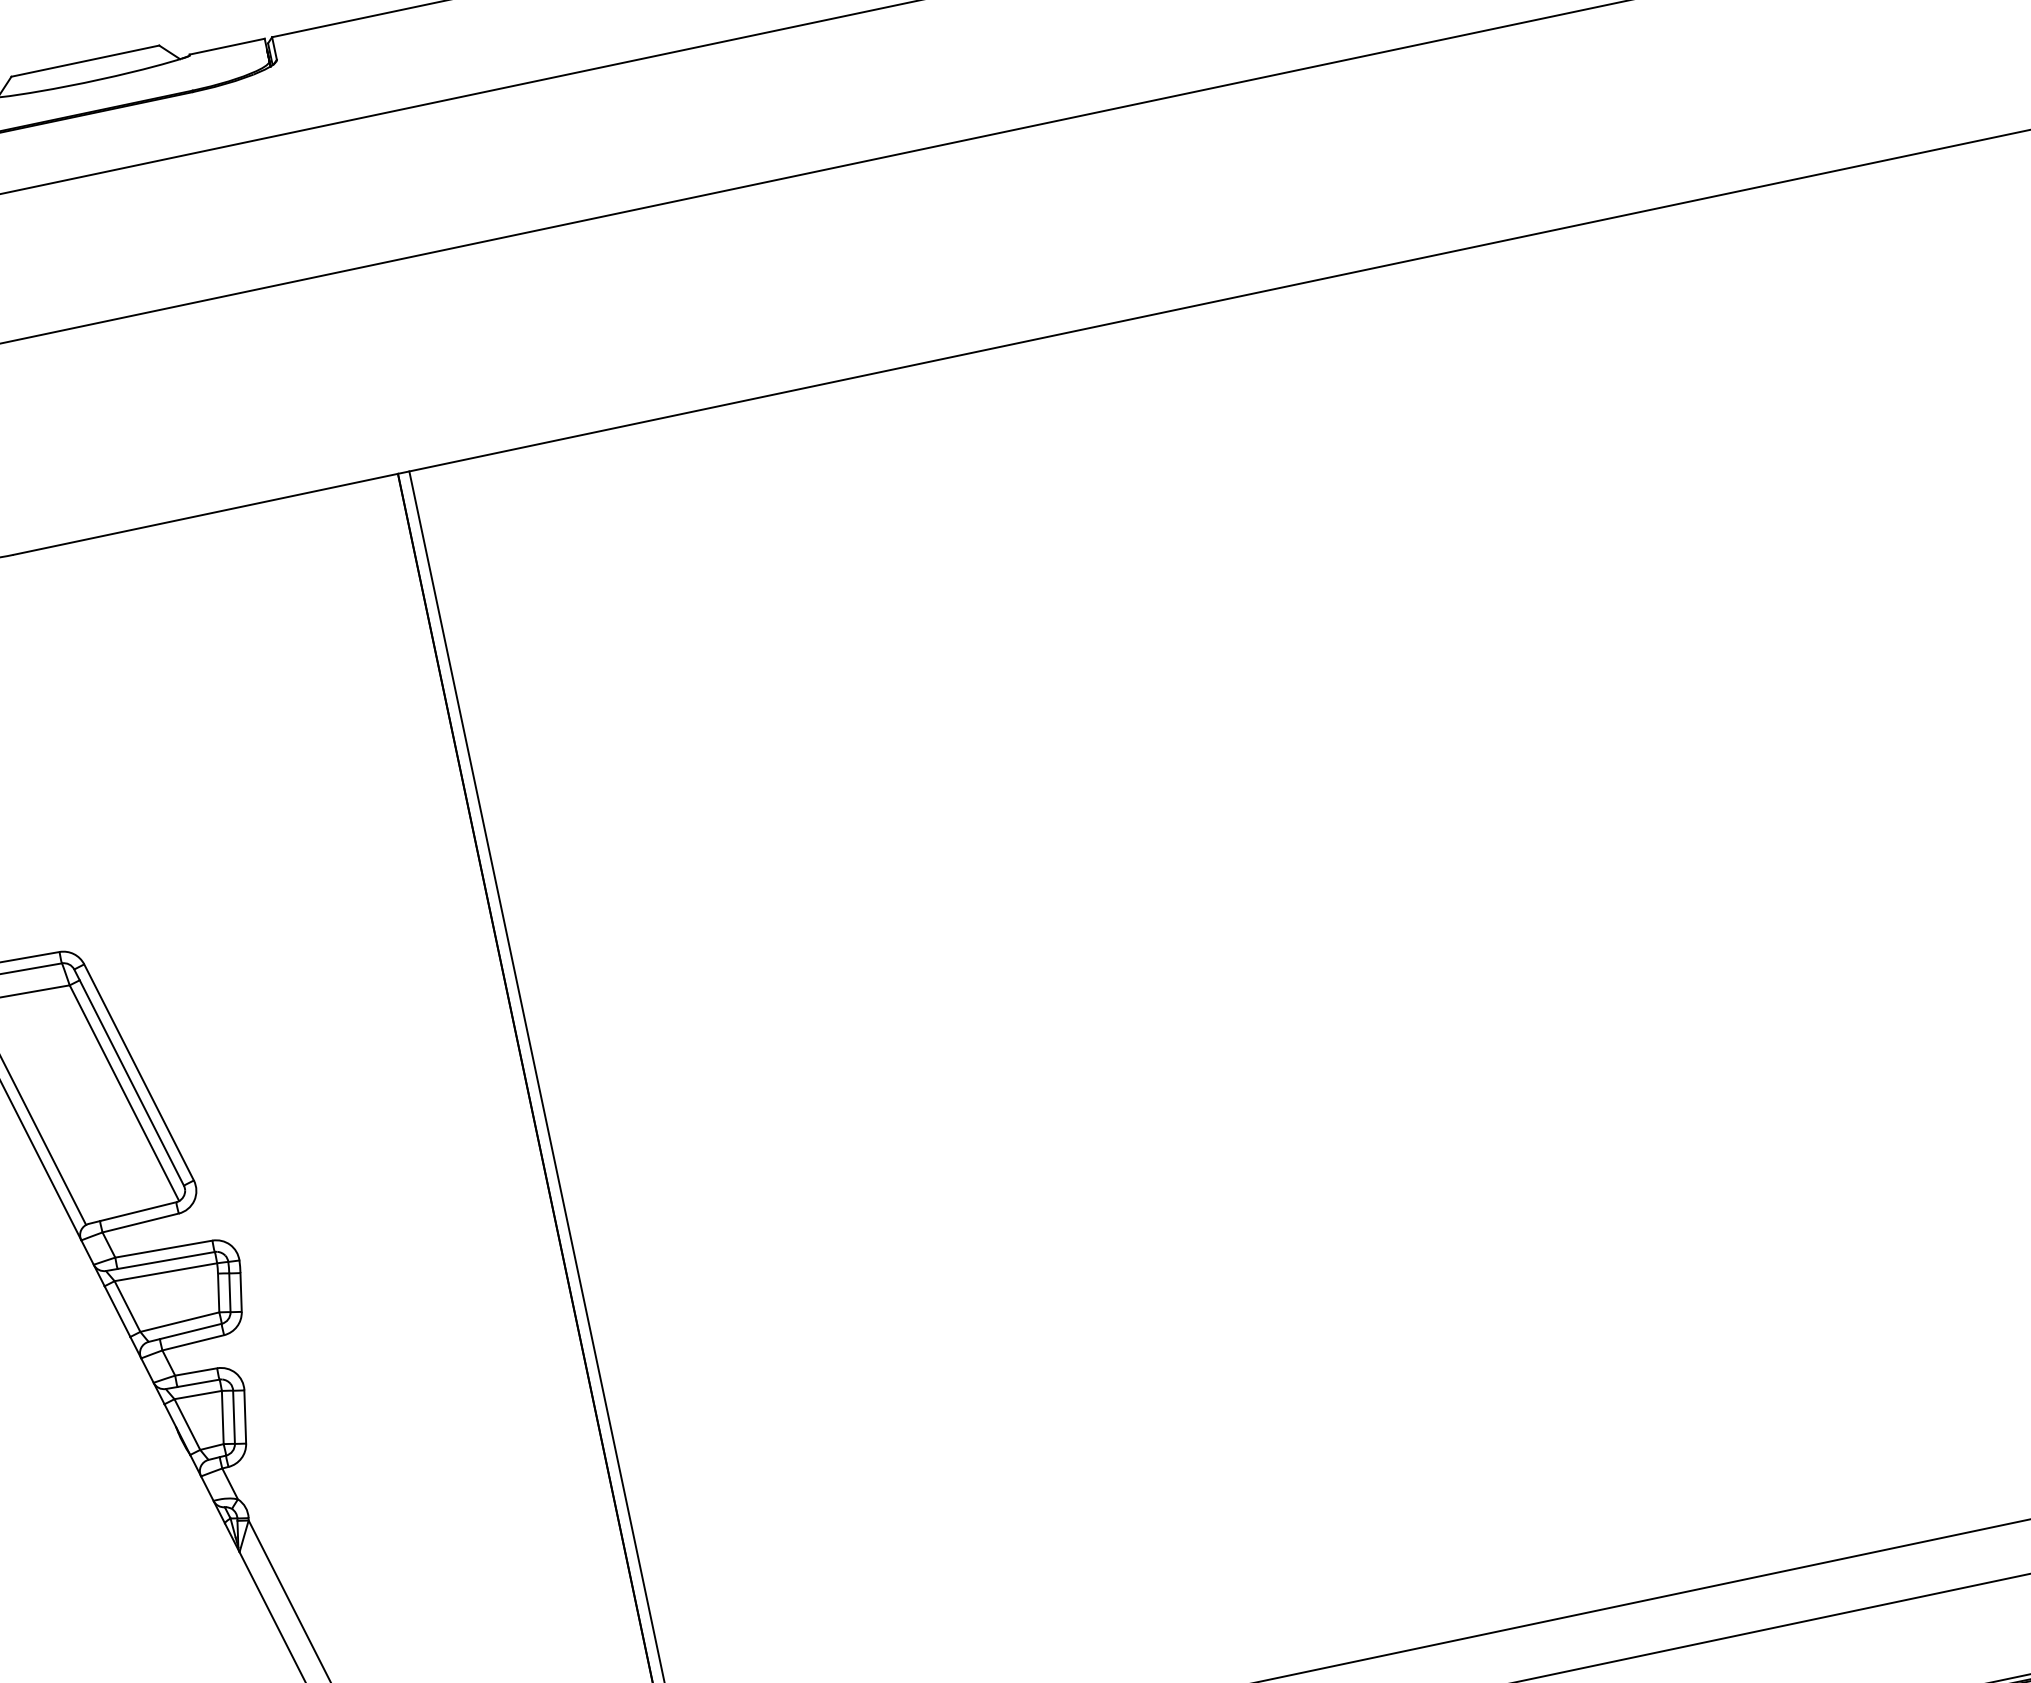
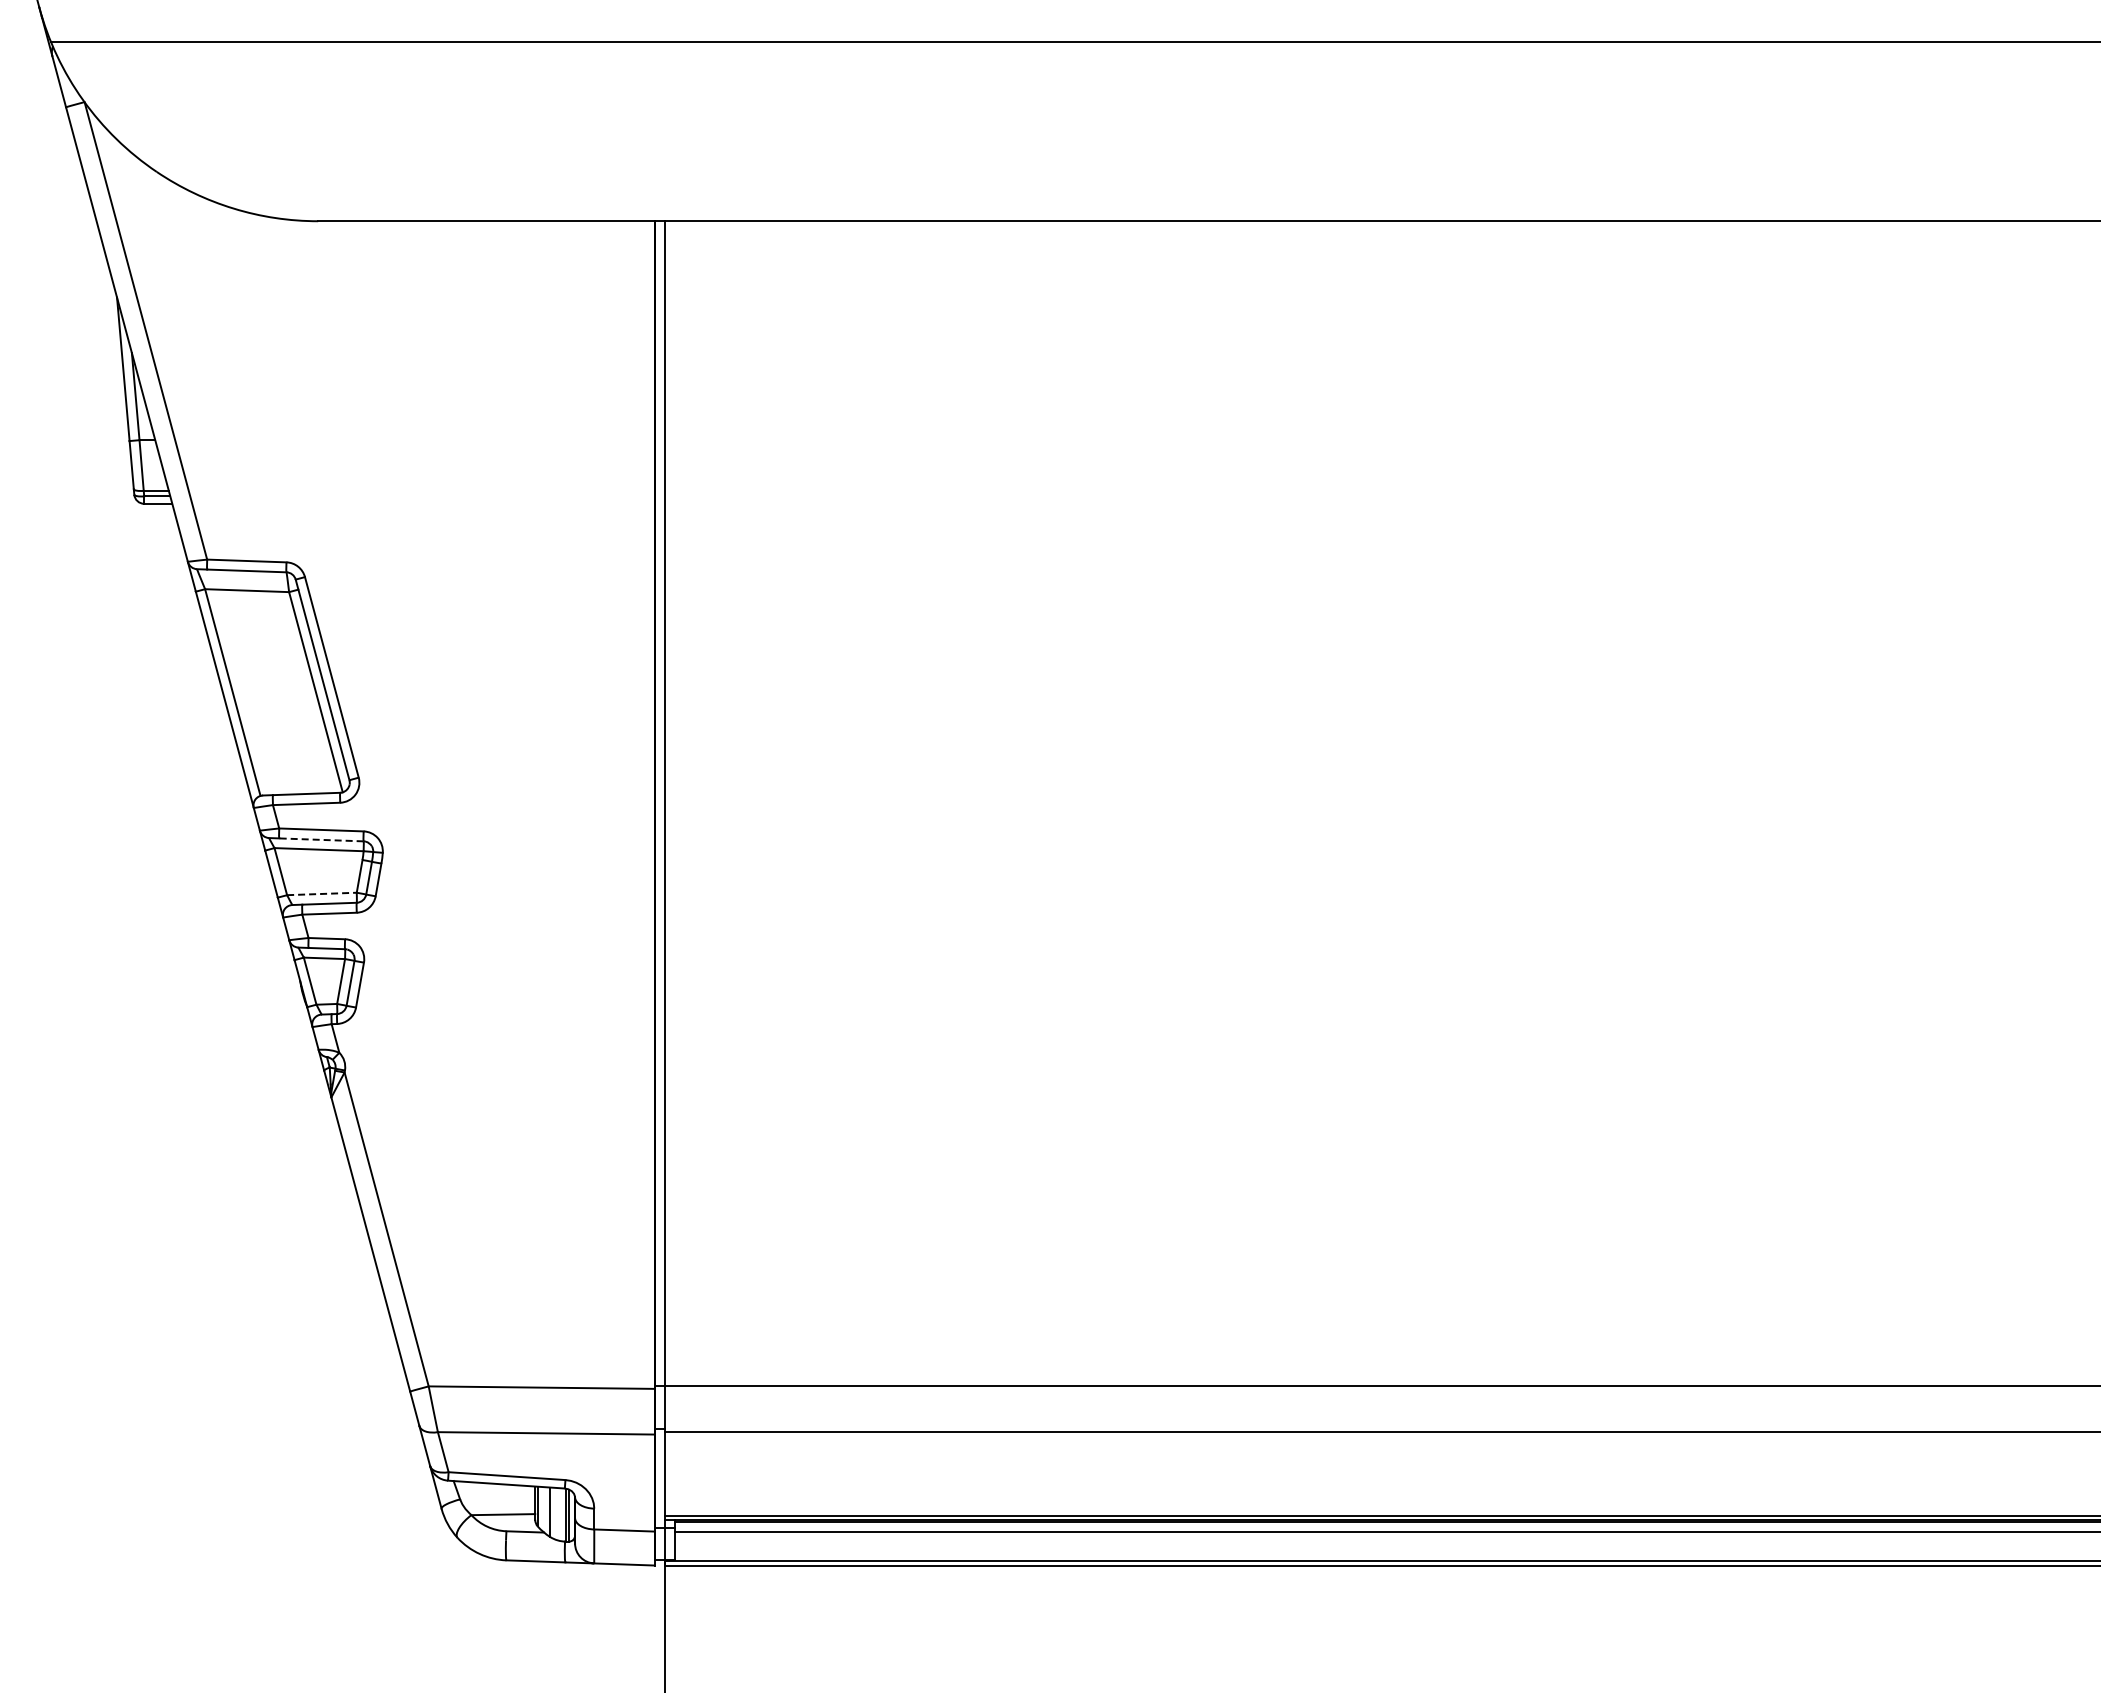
line: (165, 1260) -> (320, 839), solid -> dashed
line: (179, 1321) -> (321, 893), solid -> dashed

